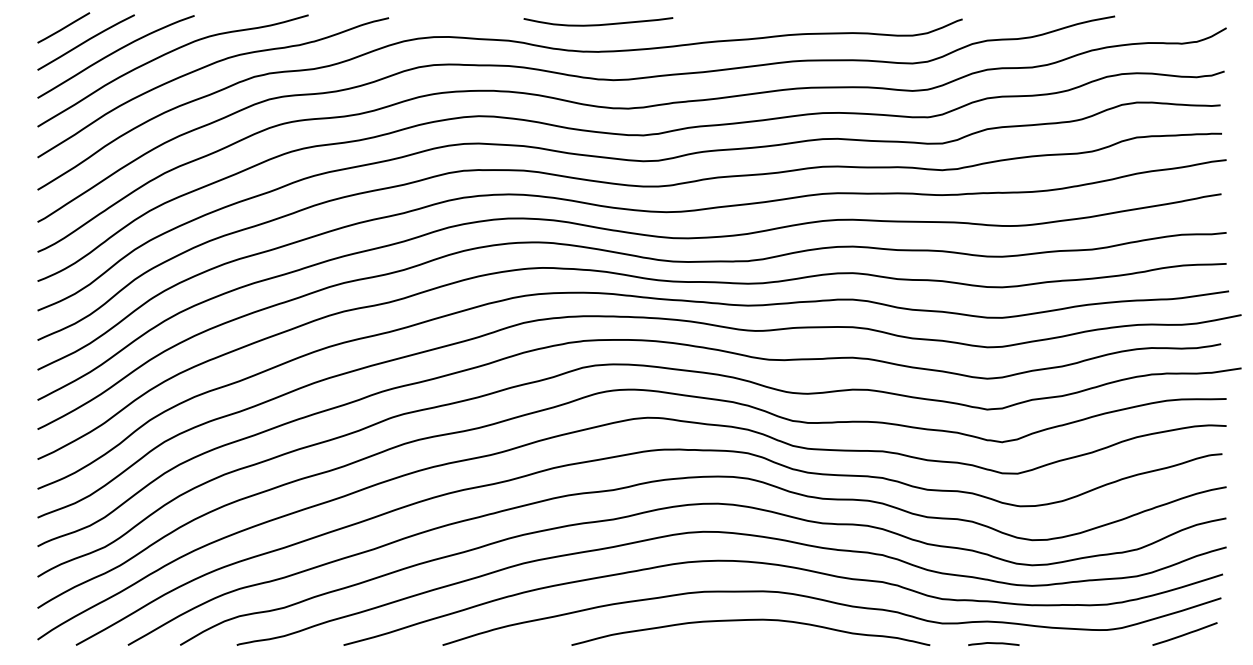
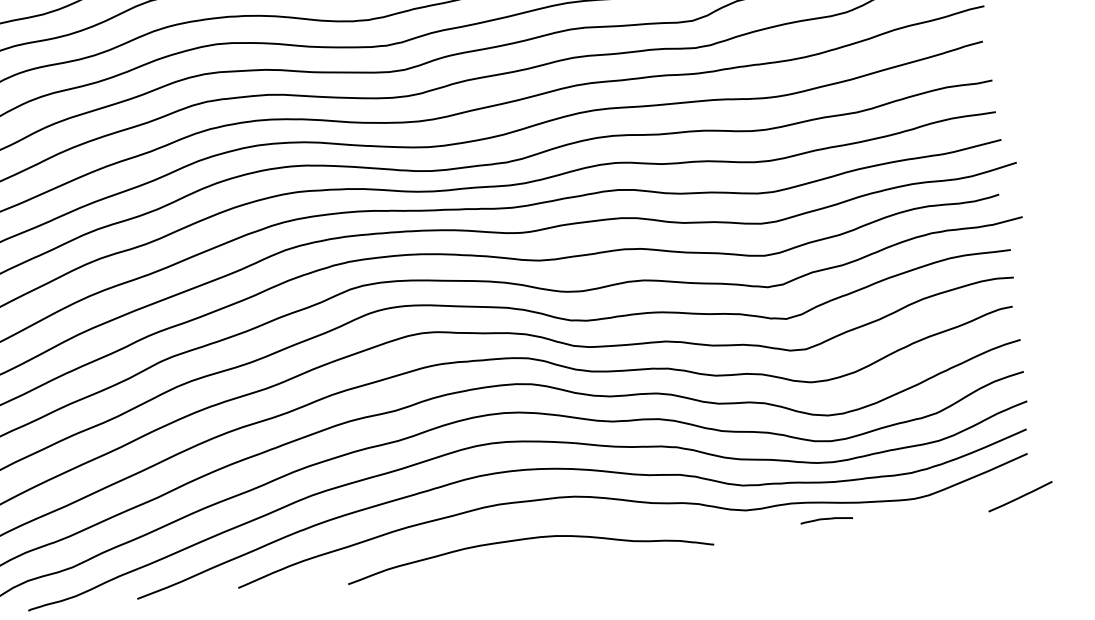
curve: (750, 620) -> (528, 539), moved
line: (1184, 633) -> (1019, 496), moved
line: (993, 643) -> (826, 519), moved

